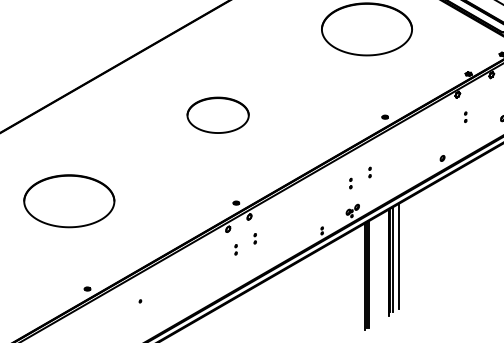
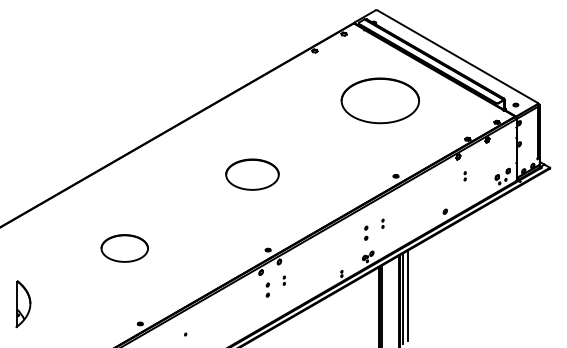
part: (350, 183) -> (366, 233), size x1.6
part: (69, 201) -> (124, 248), size x0.6
part: (235, 250) -> (267, 290), size x1.6

